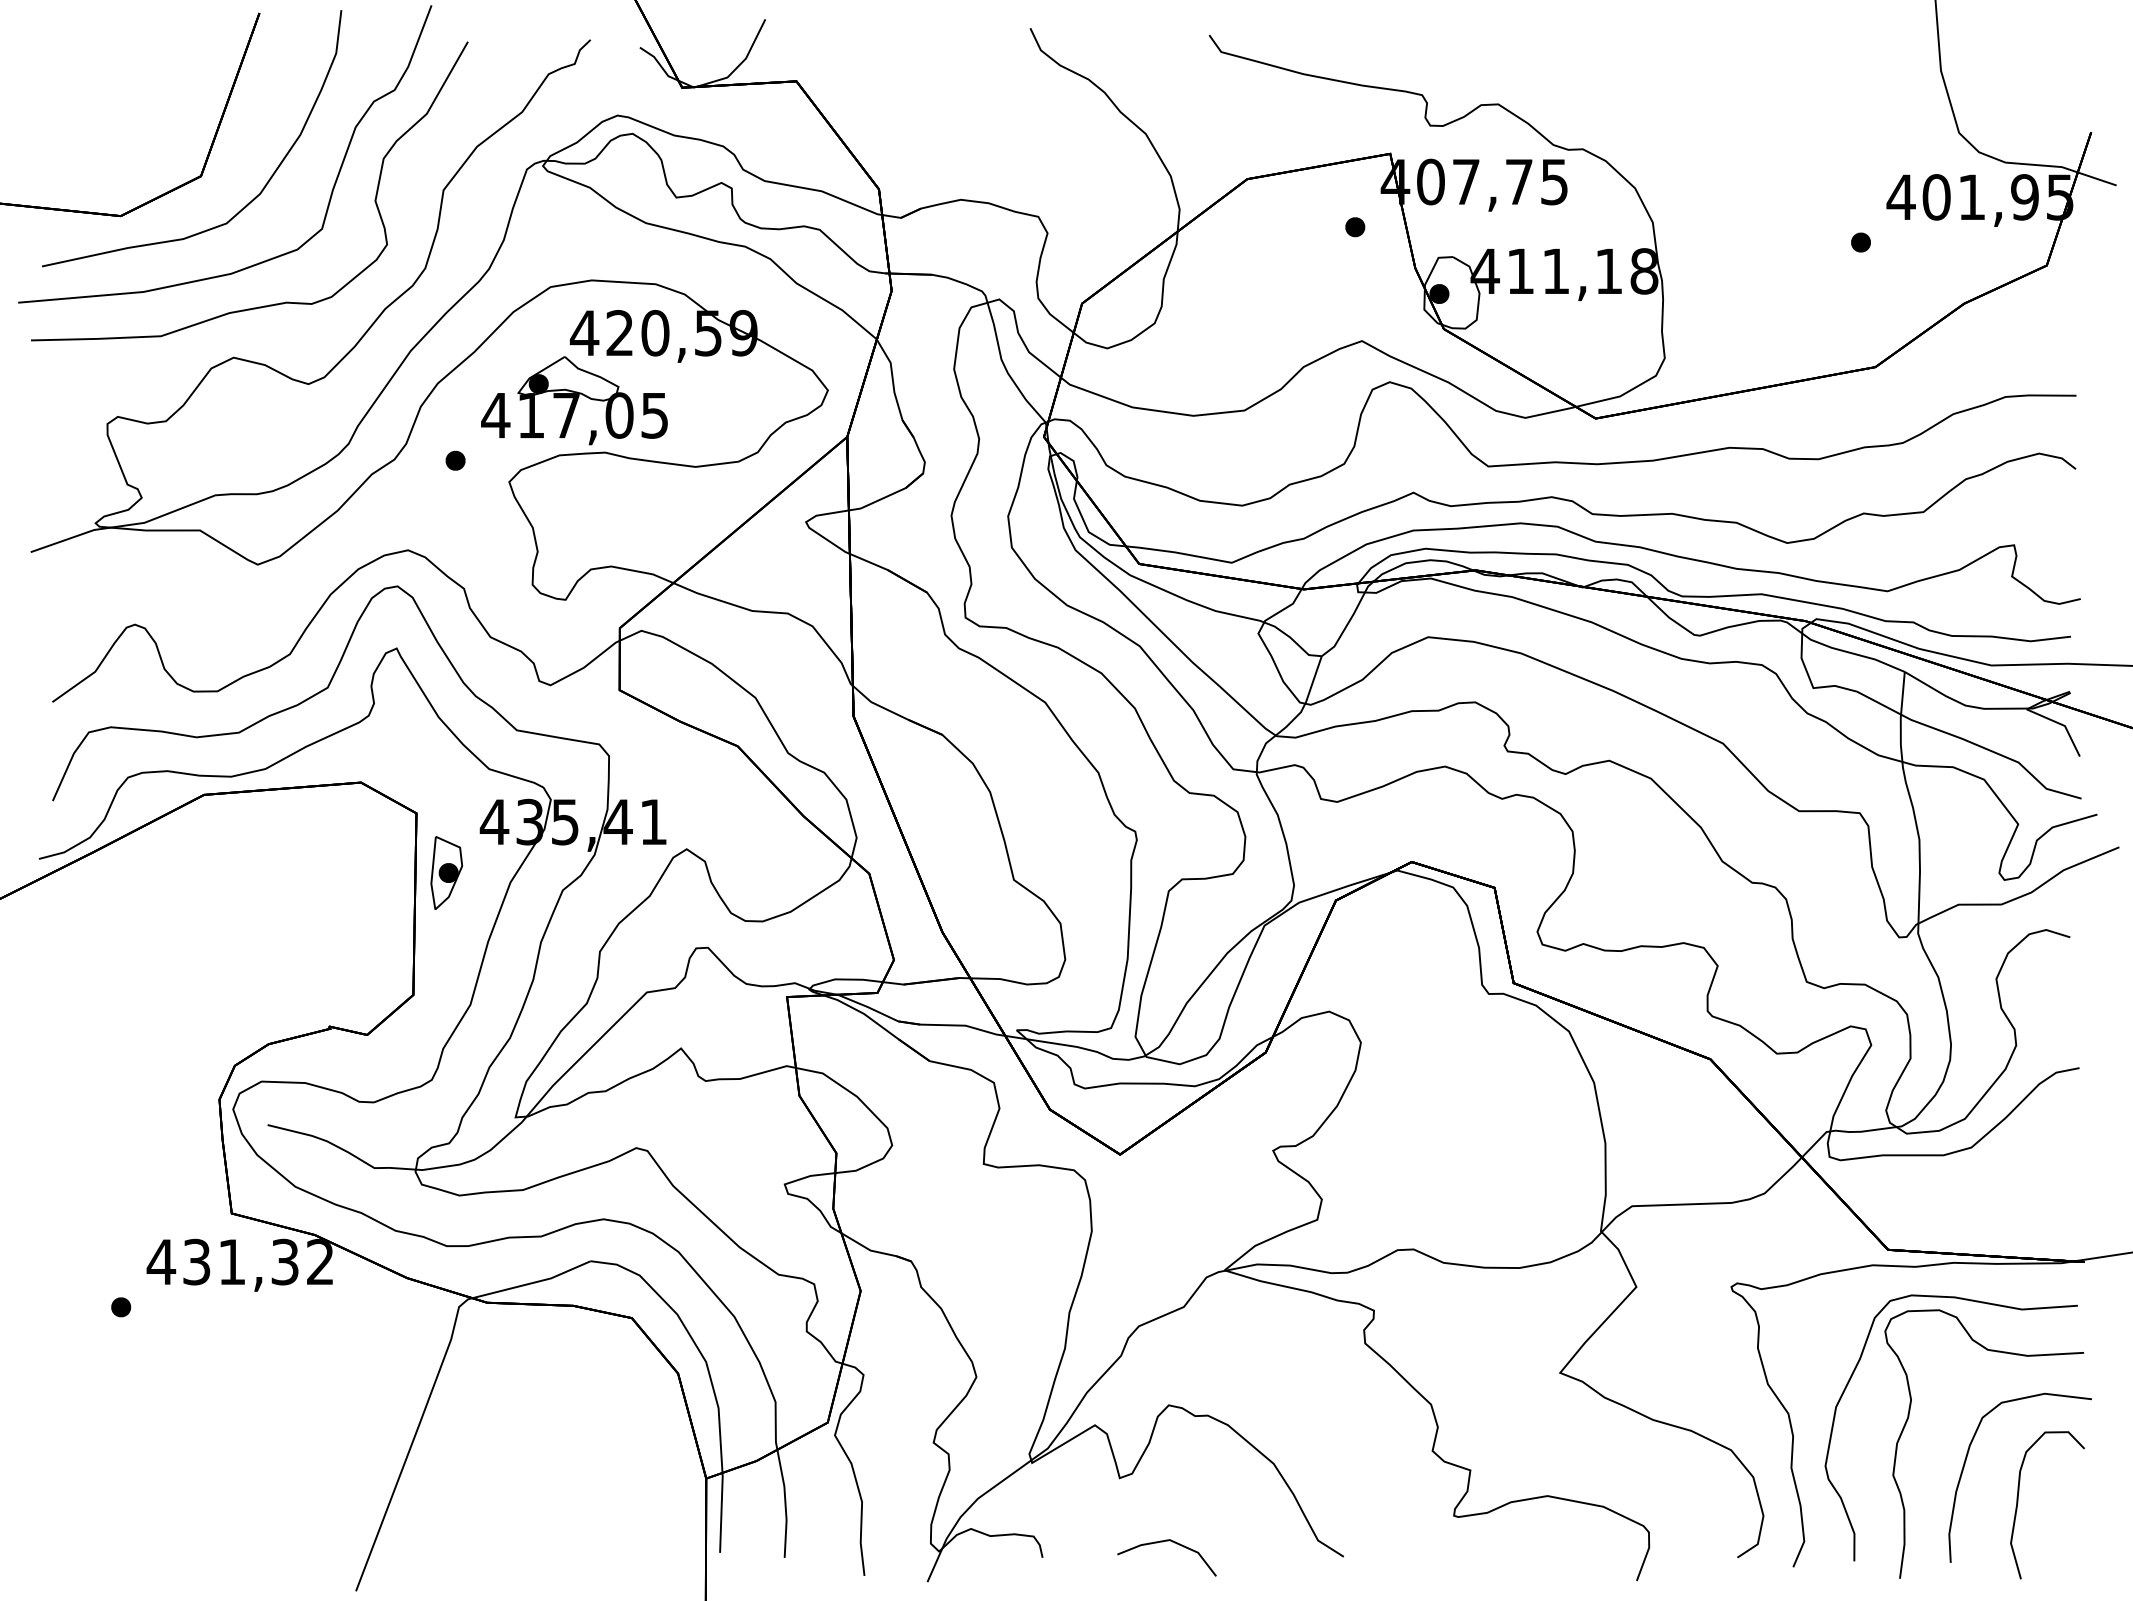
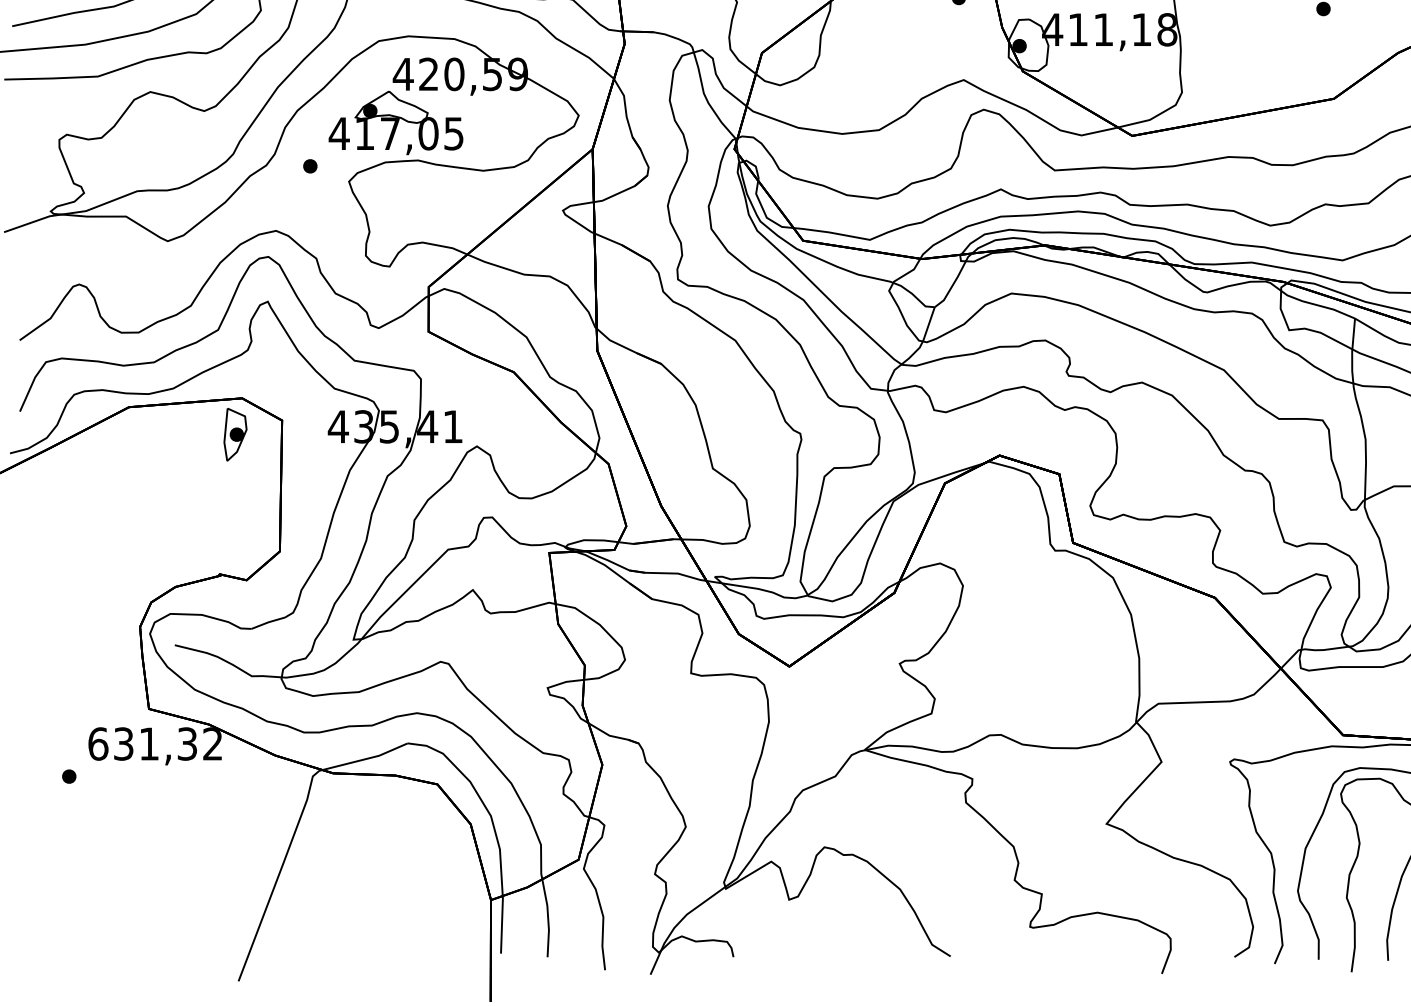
part: (446, 872) -> (235, 434), moved
text: (161, 1261) -> (98, 743), 431,32 -> 631,32
line: (1163, 1542) -> (820, 946), removed

